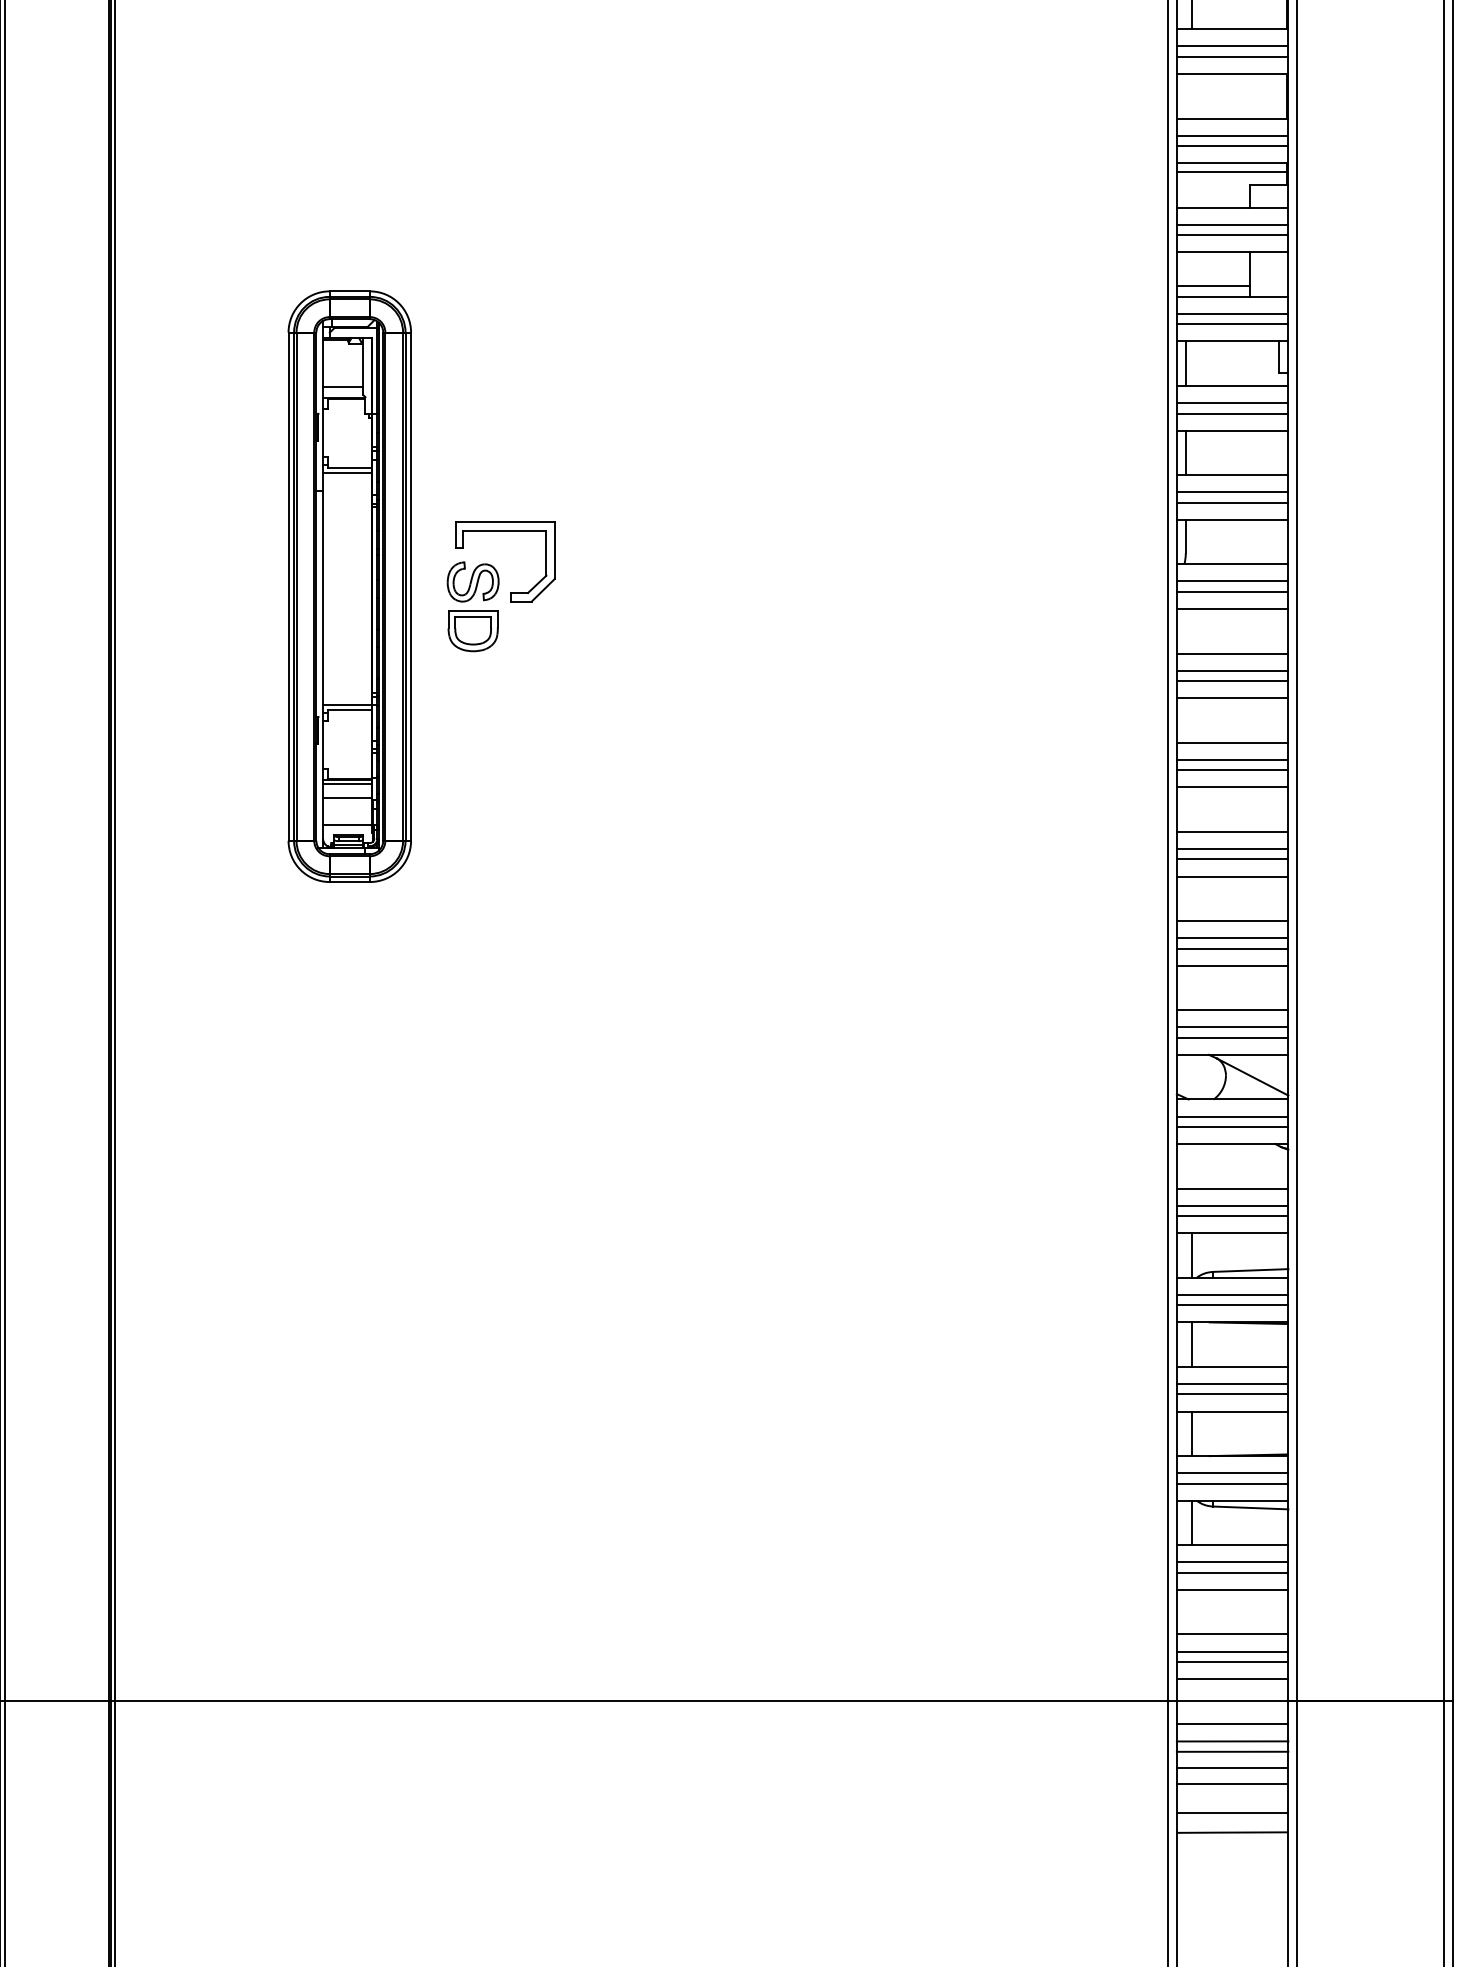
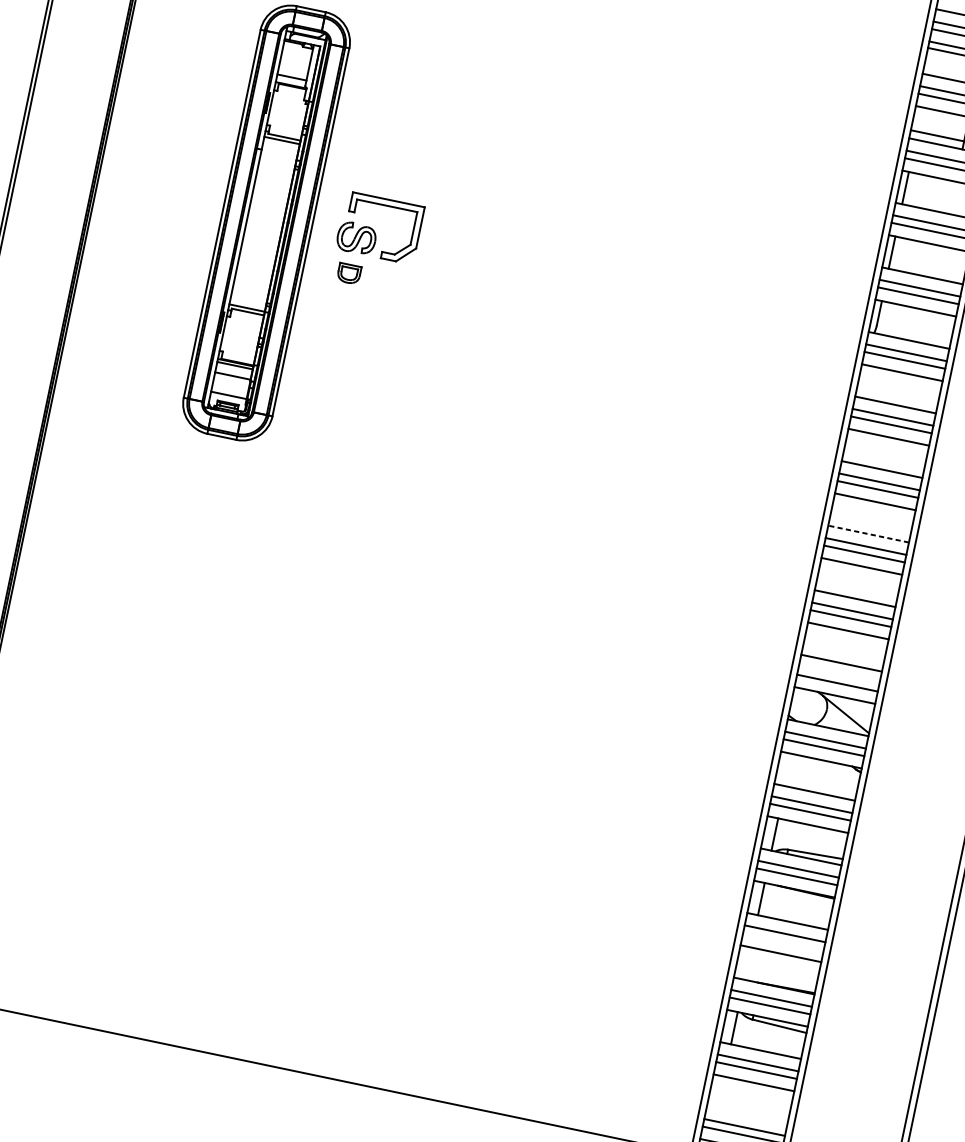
part: (472, 631) -> (348, 274), size x0.6
line: (1232, 831) -> (868, 533), solid -> dashed
line: (1232, 1027) -> (838, 675), removed
line: (1232, 1394) -> (783, 941), removed
line: (1191, 1433) -> (747, 963), removed
line: (1232, 1634) -> (747, 1115), removed

